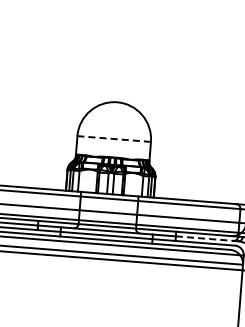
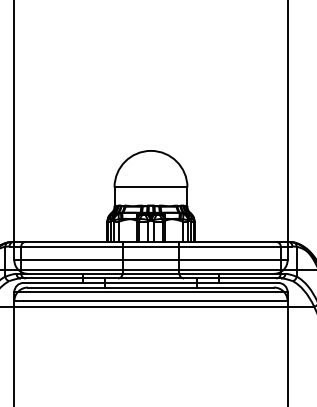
line: (113, 139) -> (150, 187), dashed -> solid
line: (205, 238) -> (248, 278), dashed -> solid

